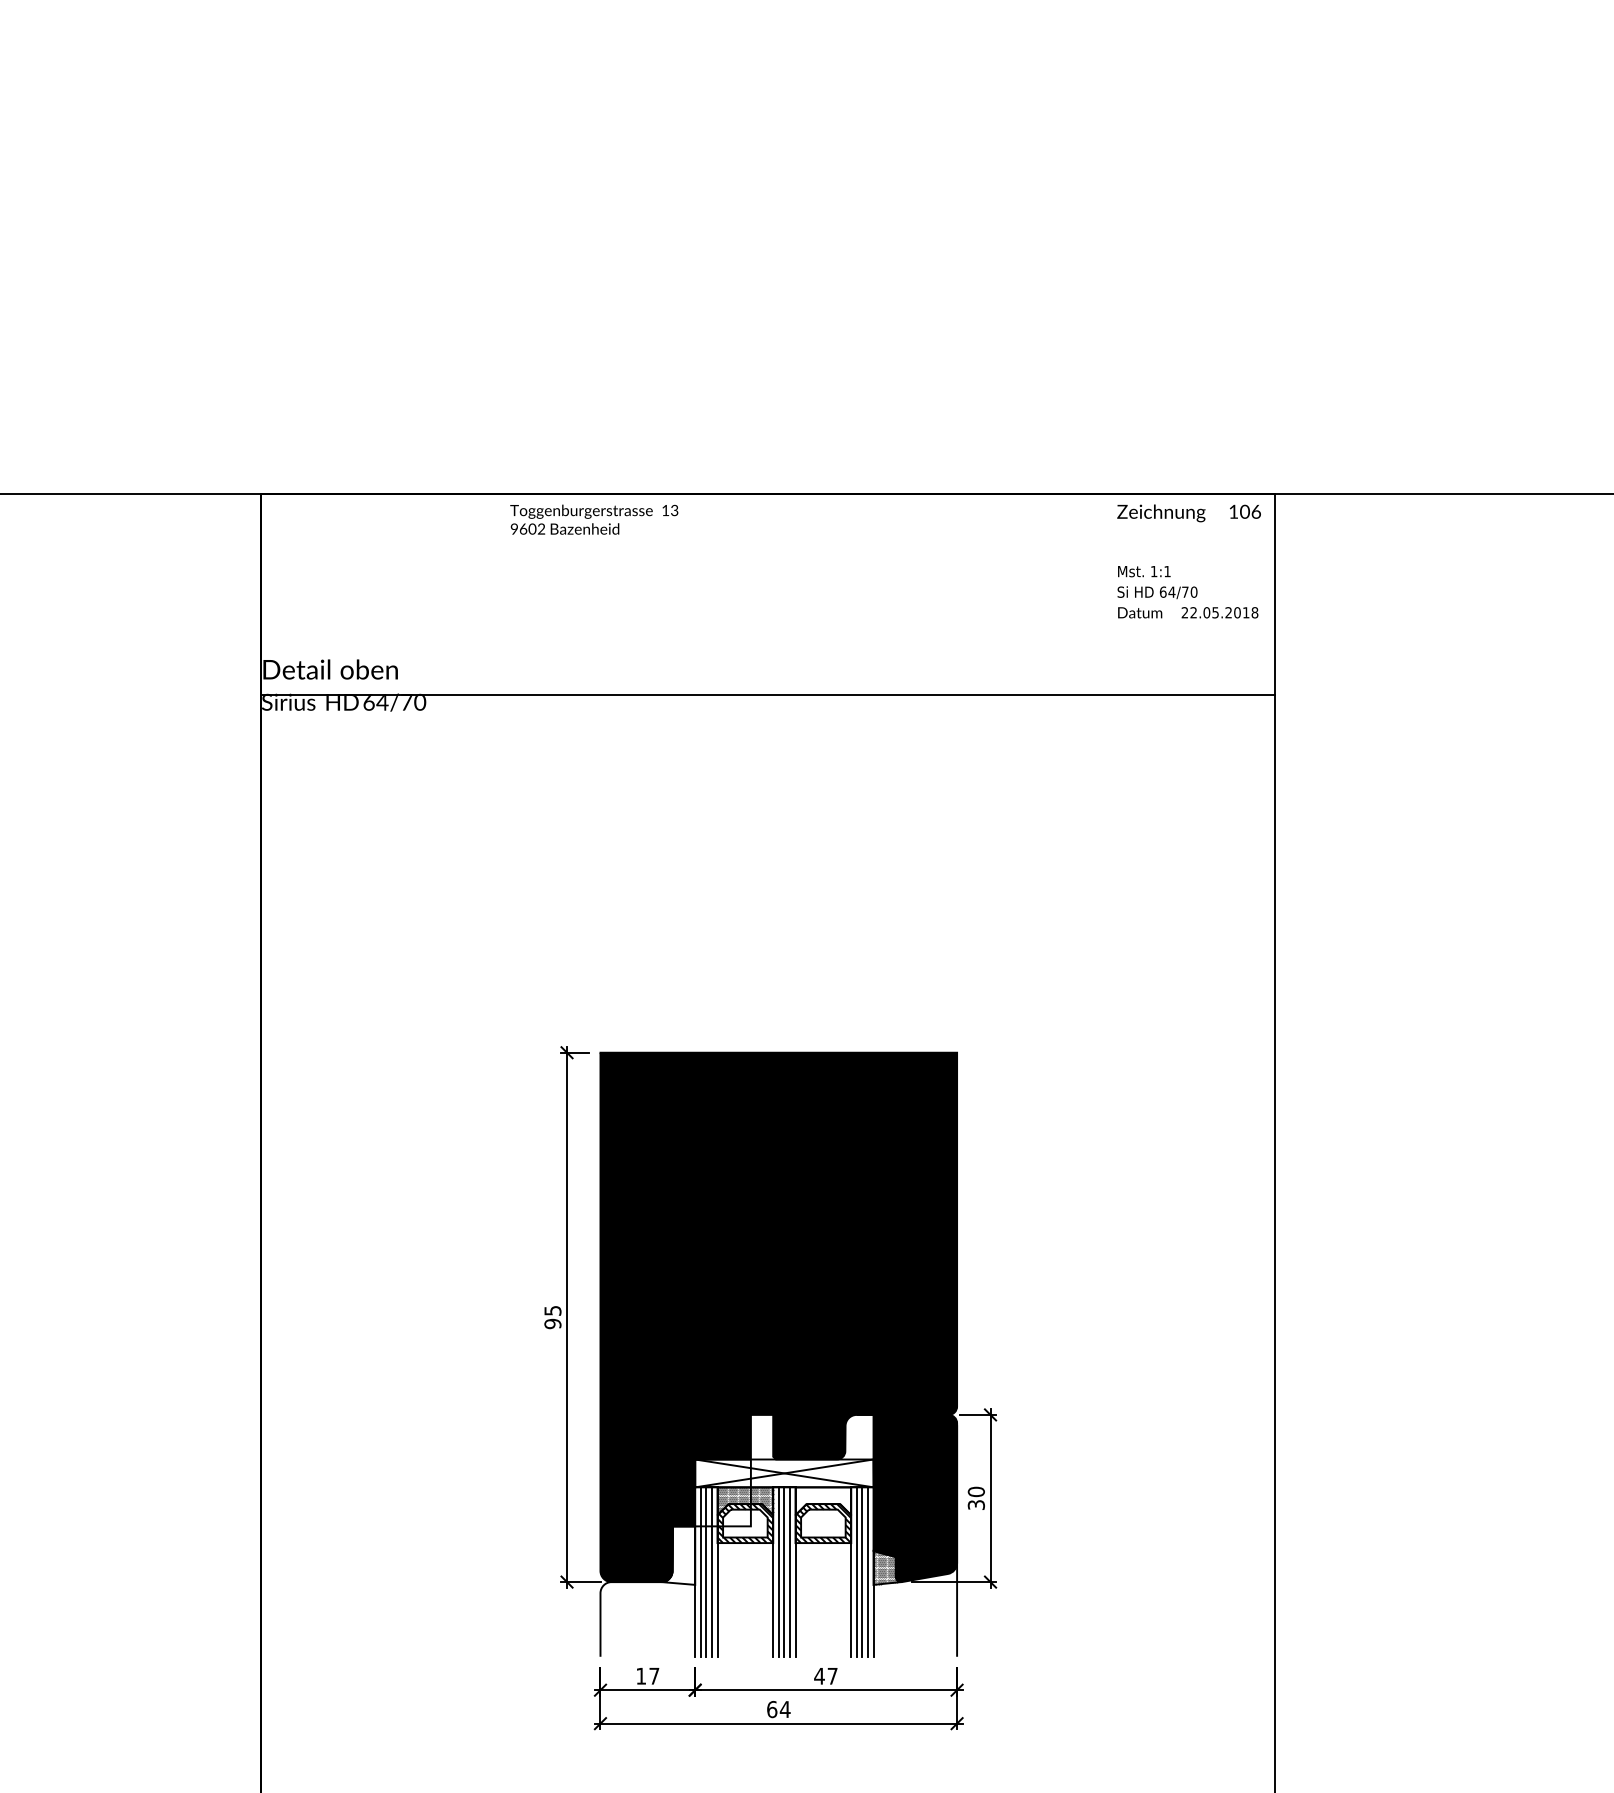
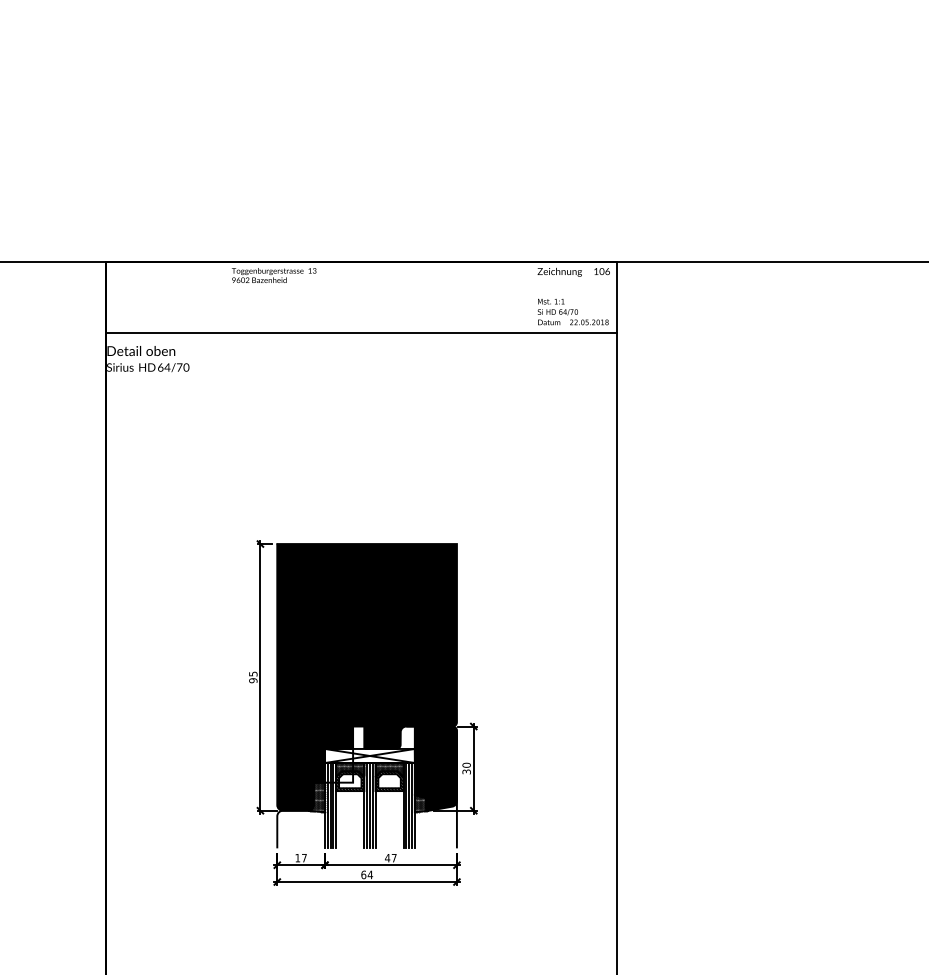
line: (767, 696) -> (361, 333), moved
hatch: (823, 1500) -> (389, 769), added
hatch: (678, 1553) -> (316, 796), added

